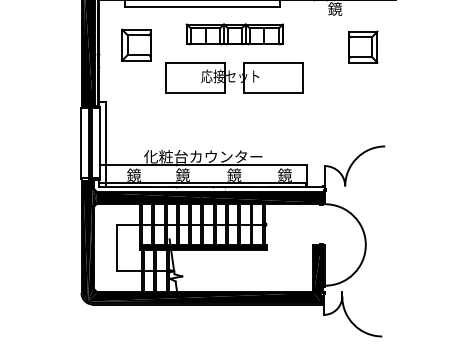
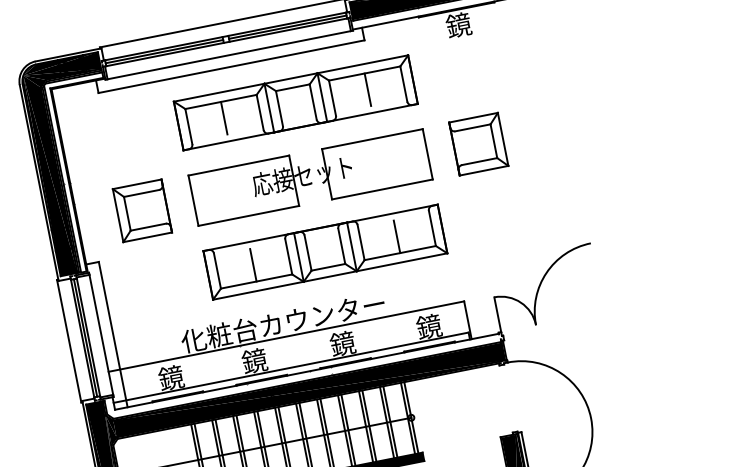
part: (234, 34) -> (295, 102), size x1.43
part: (136, 44) -> (142, 209), moved
part: (363, 46) -> (479, 142), moved
part: (234, 121) -> (324, 251), added

